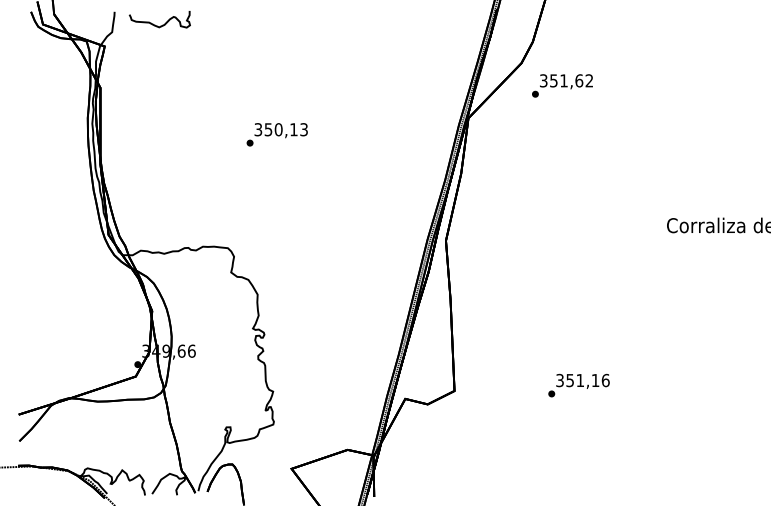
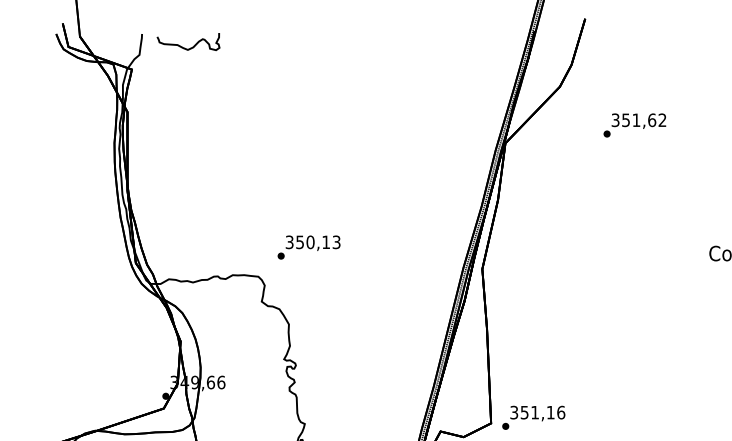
text: (562, 85) -> (634, 125), moved
text: (276, 134) -> (308, 247), moved
text: (578, 385) -> (533, 417), moved

